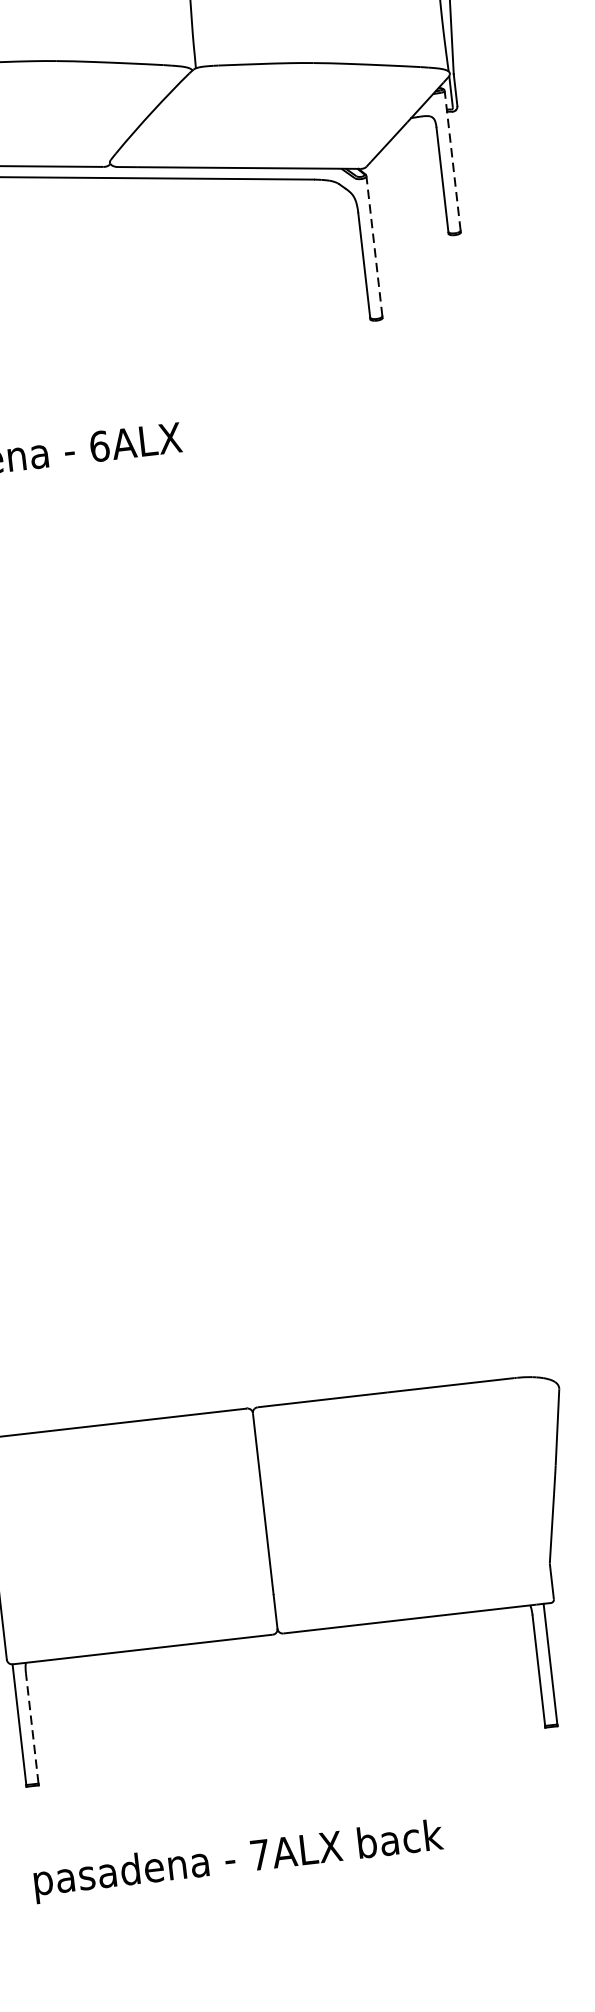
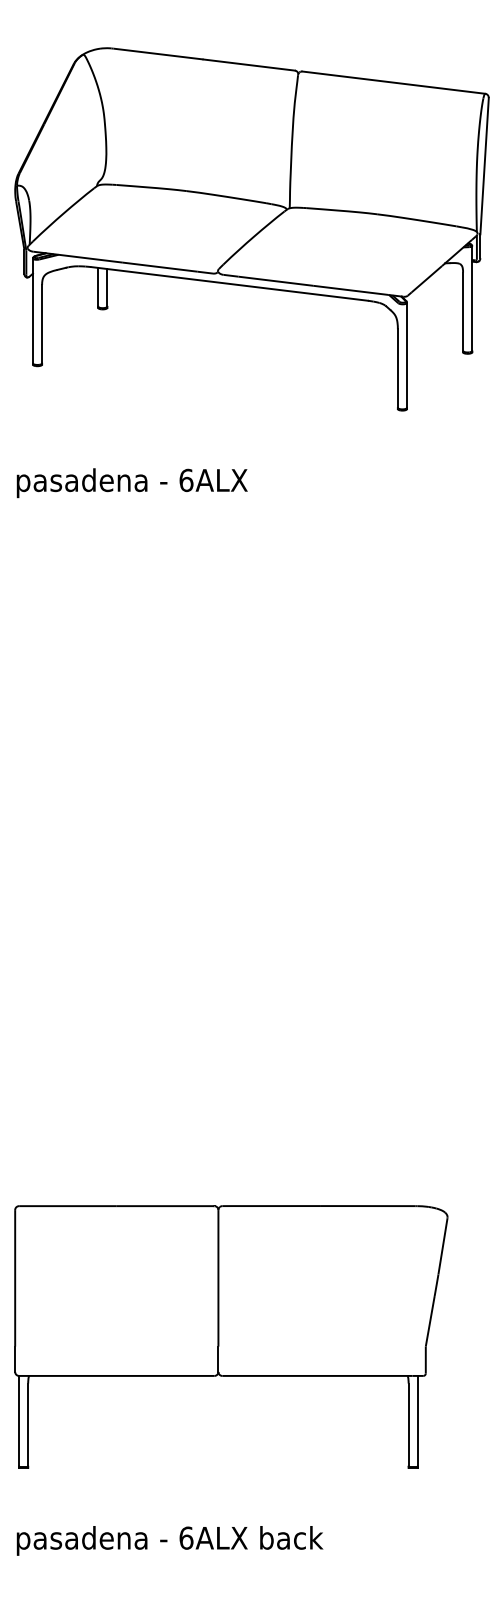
line: (452, 160) -> (472, 298), dashed -> solid
line: (375, 246) -> (407, 355), dashed -> solid
line: (32, 1727) -> (28, 1424), dashed -> solid
text: (260, 1854) -> (186, 1537), 7ALX -> 6ALX

